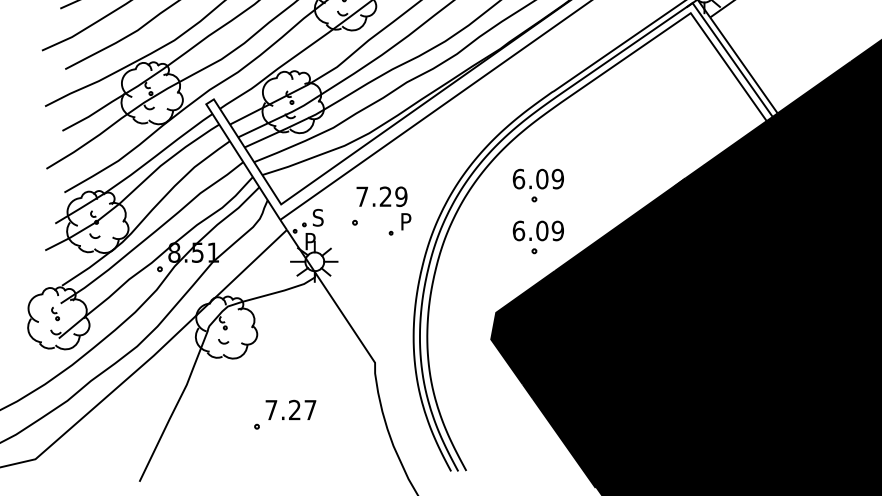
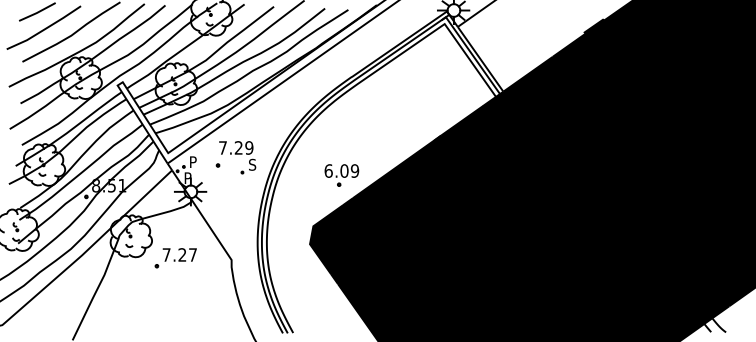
part: (537, 185) -> (341, 140), removed
text: (317, 218) -> (192, 162), S -> P
text: (406, 221) -> (252, 164), P -> S
part: (284, 415) -> (175, 258), moved

